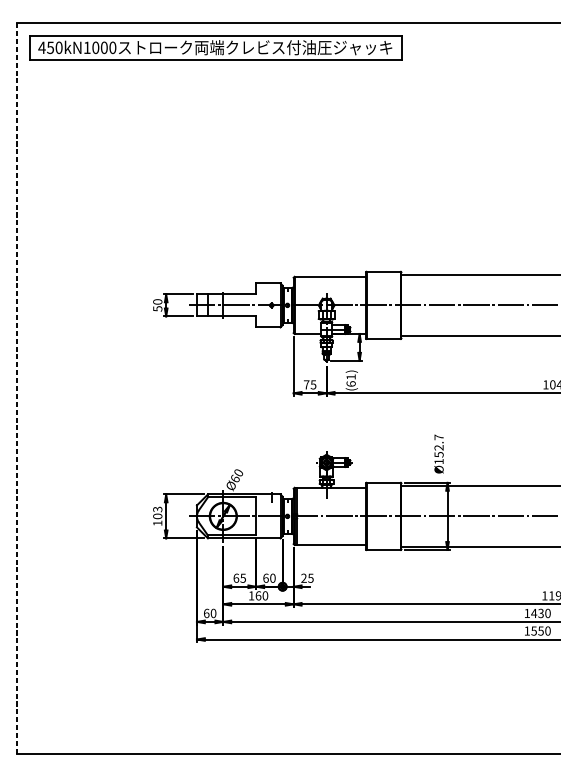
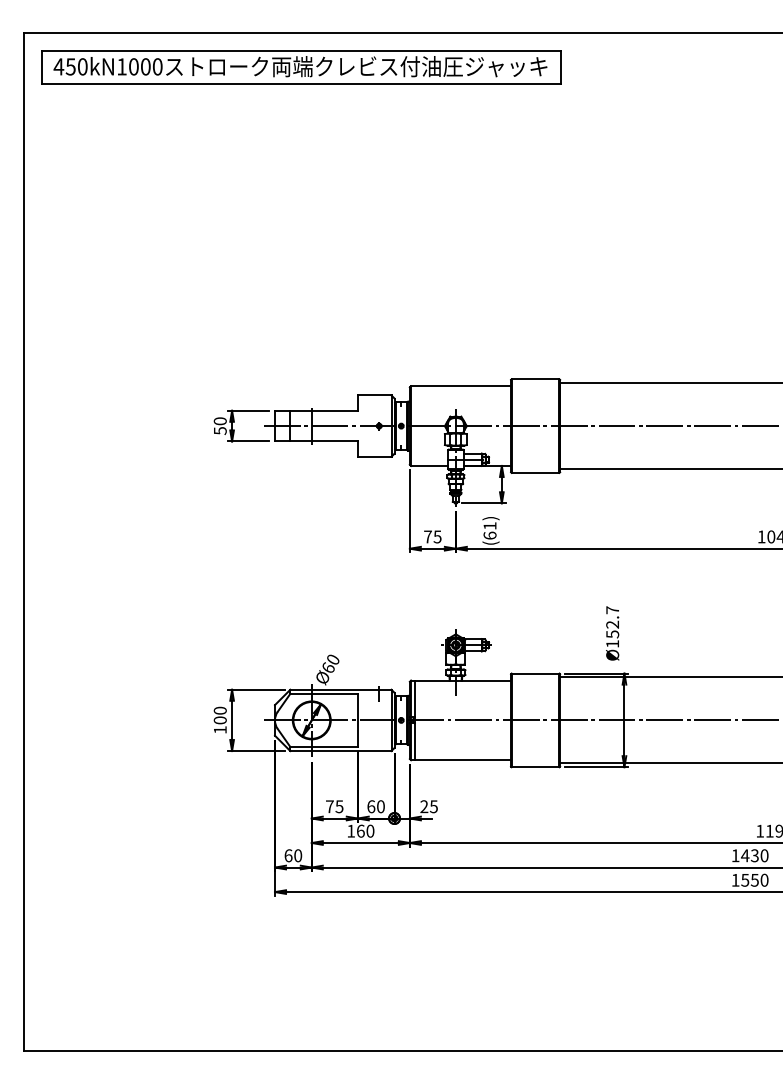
line: (16, 388) -> (23, 542), dashed -> solid
text: (157, 509) -> (220, 710), 103 -> 100
text: (236, 578) -> (329, 806), 65 -> 75

